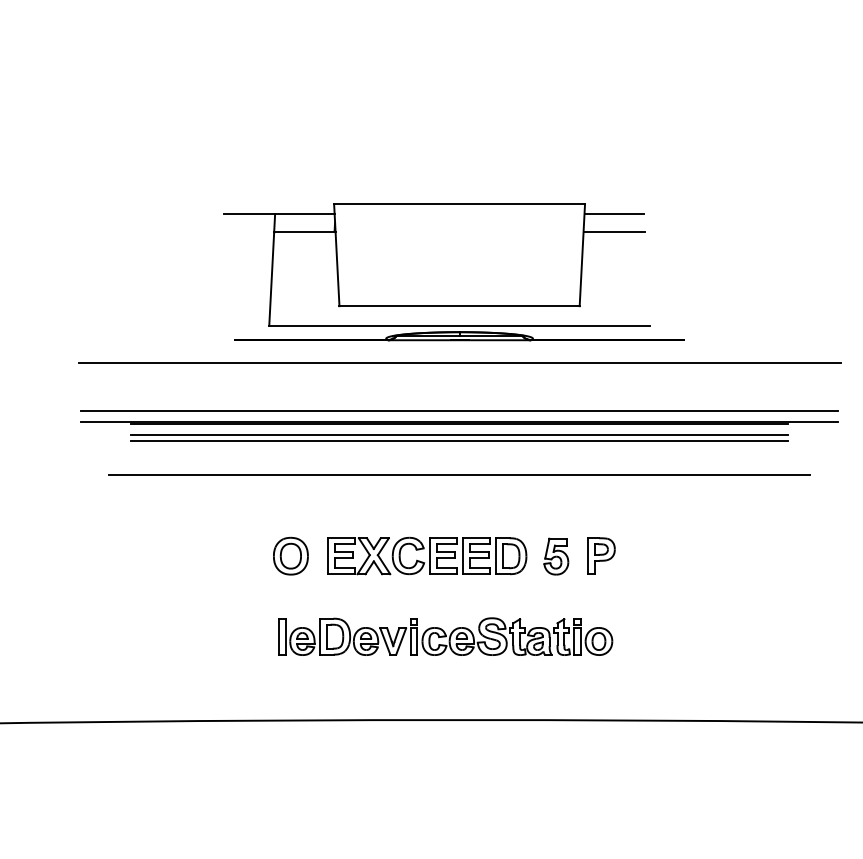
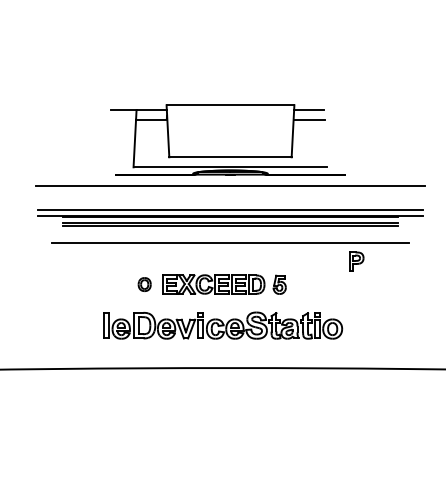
part: (290, 555) -> (144, 284), size x0.7
part: (600, 555) -> (356, 261), moved
part: (445, 636) -> (223, 325), size x1.4

